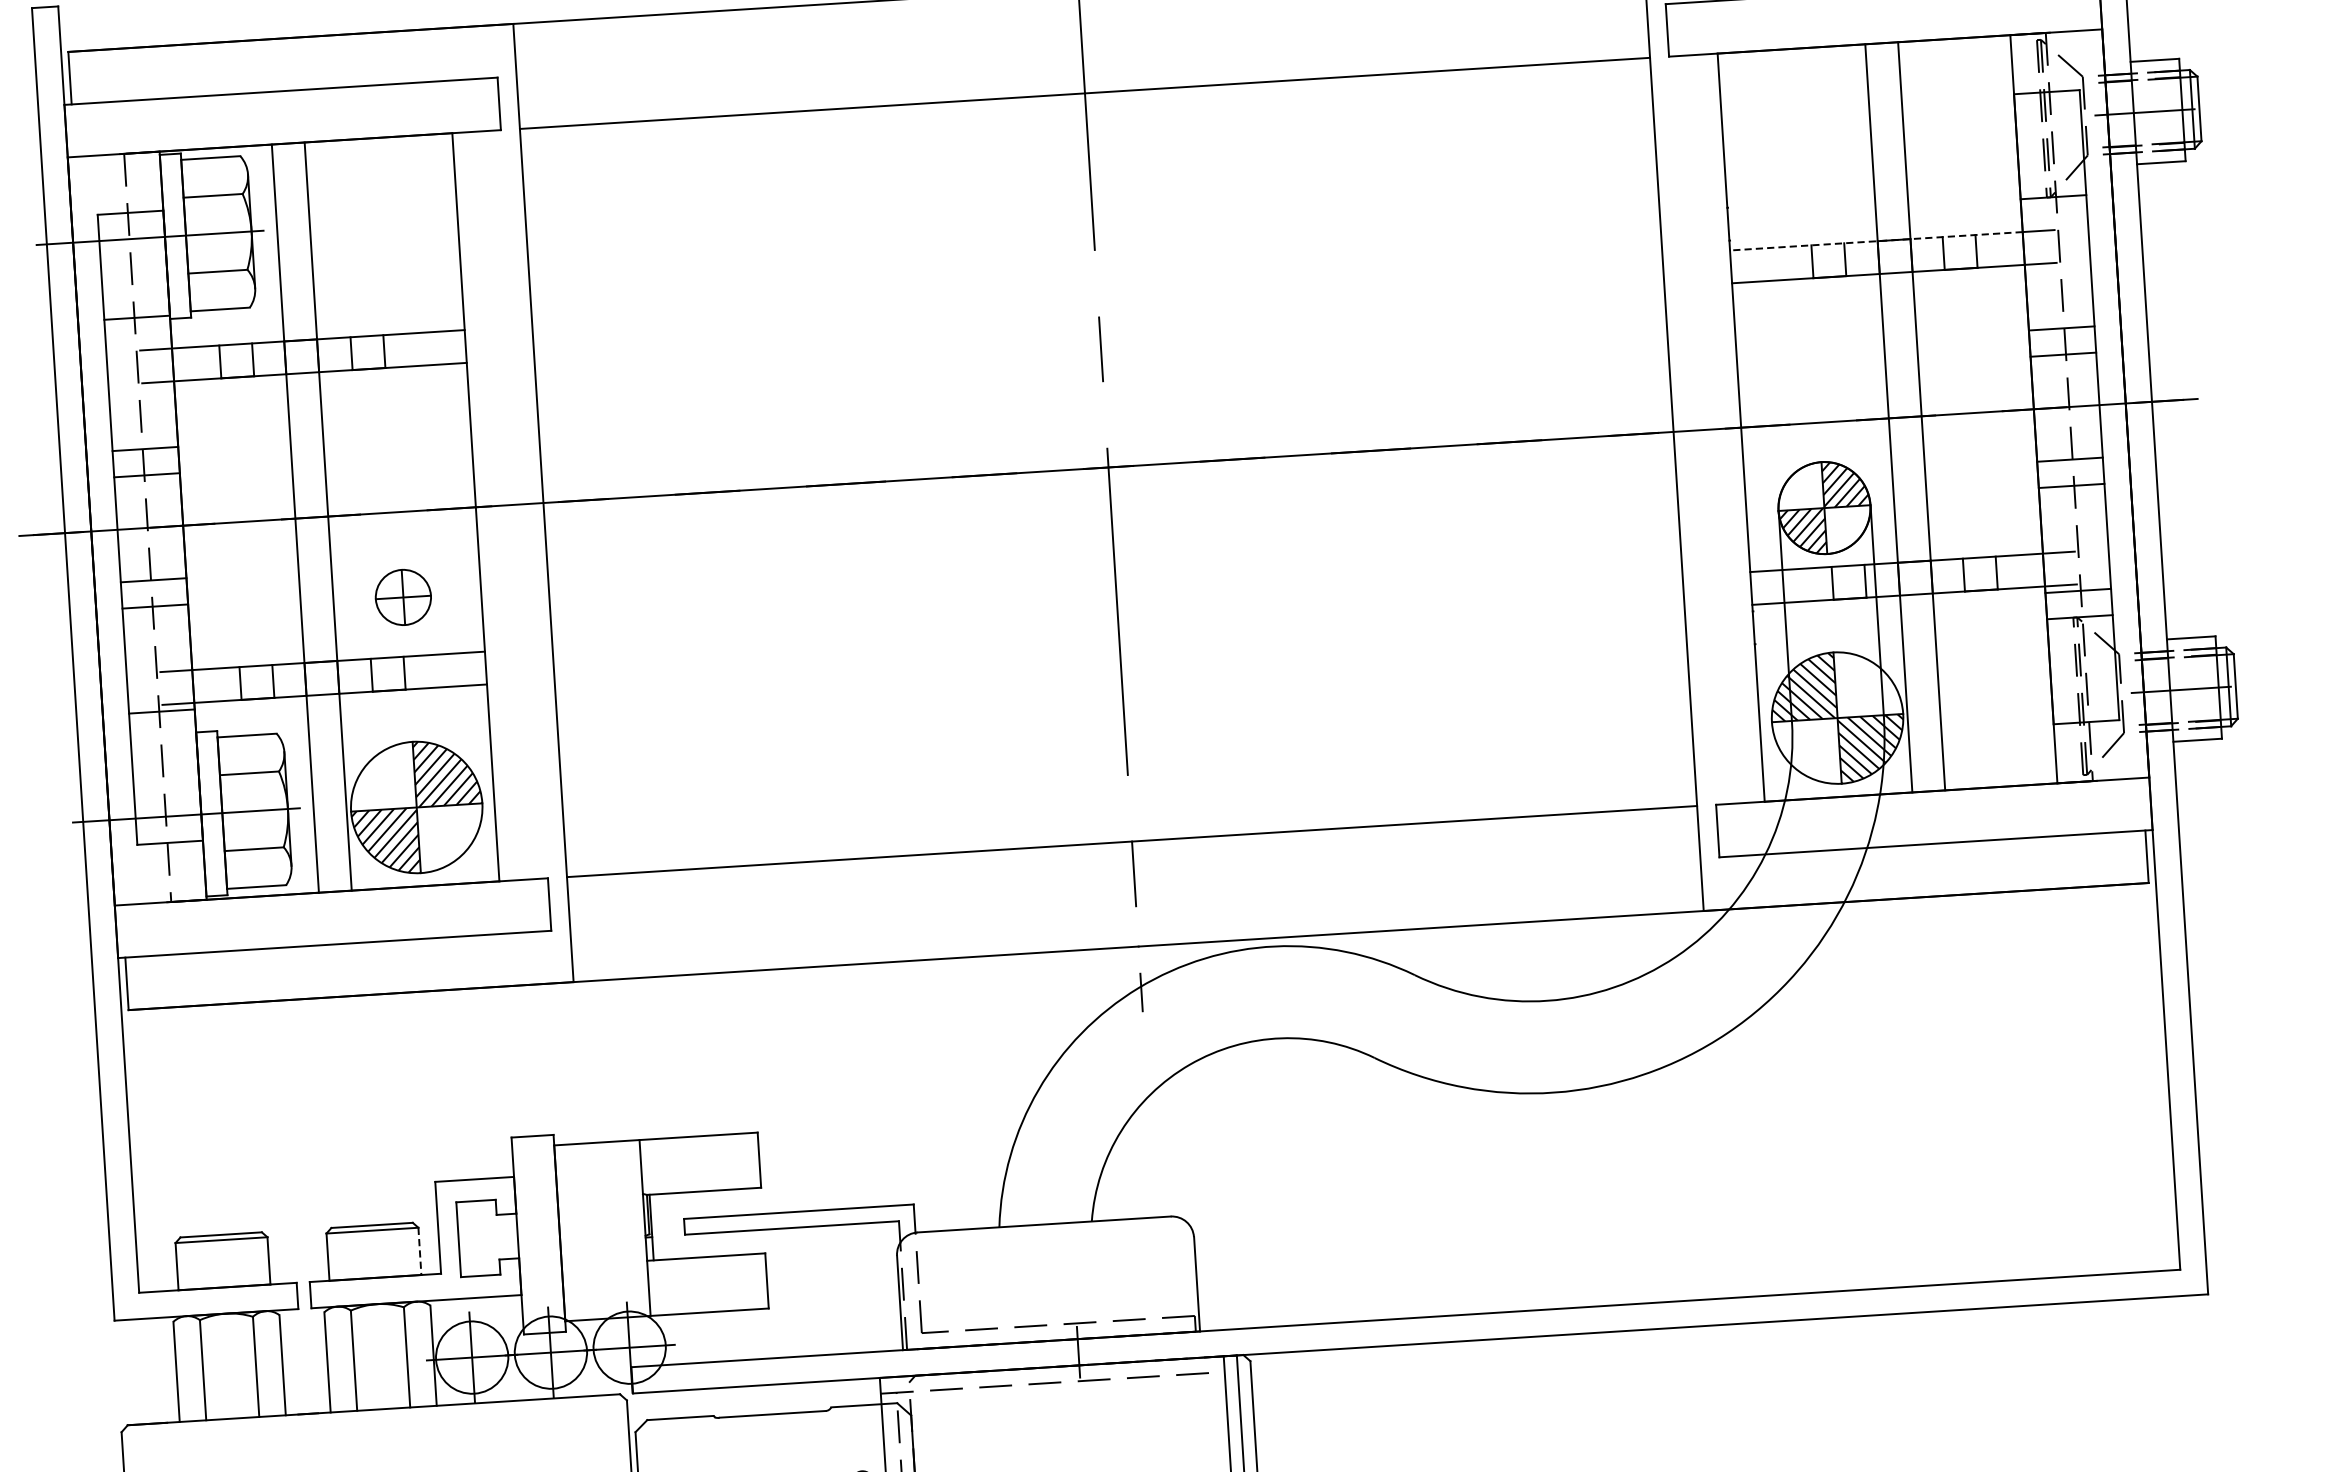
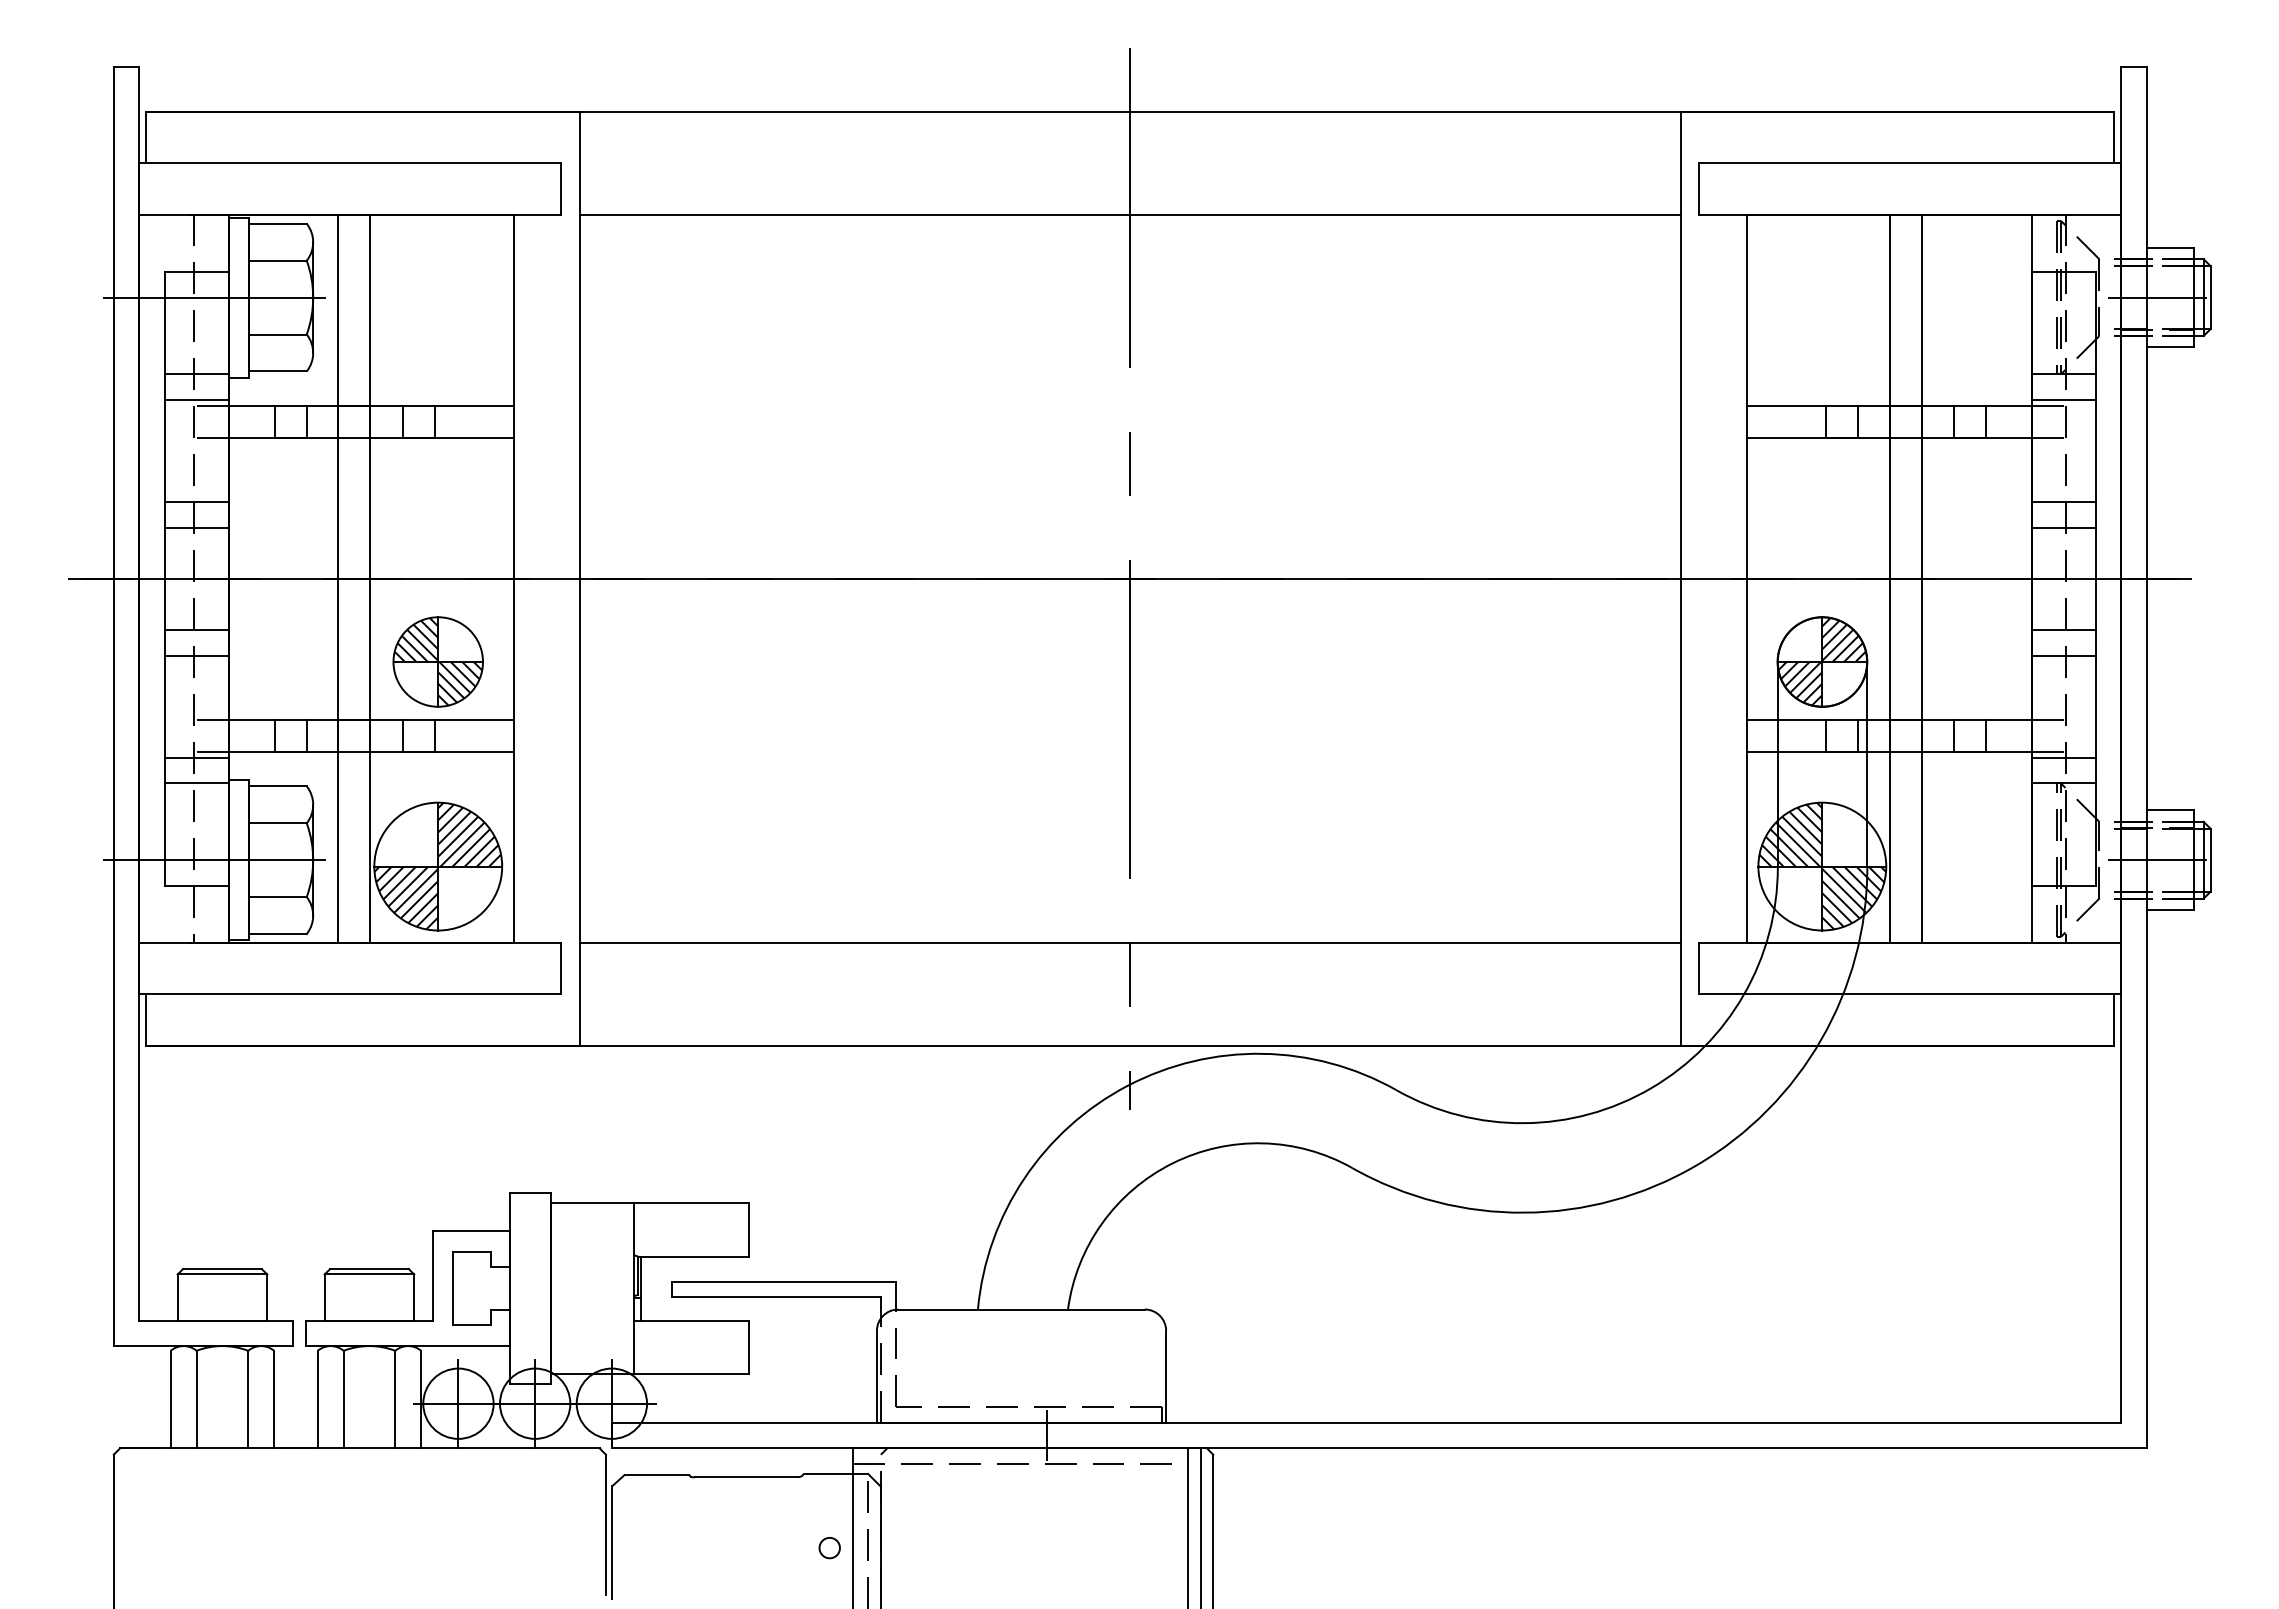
line: (2055, 223) -> (2063, 399), added
line: (1876, 241) -> (1889, 406), dashed -> solid
line: (138, 343) -> (196, 399), added
part: (402, 596) -> (437, 661), size x1.67
line: (163, 737) -> (196, 783), added
line: (420, 1251) -> (414, 1297), dashed -> solid

